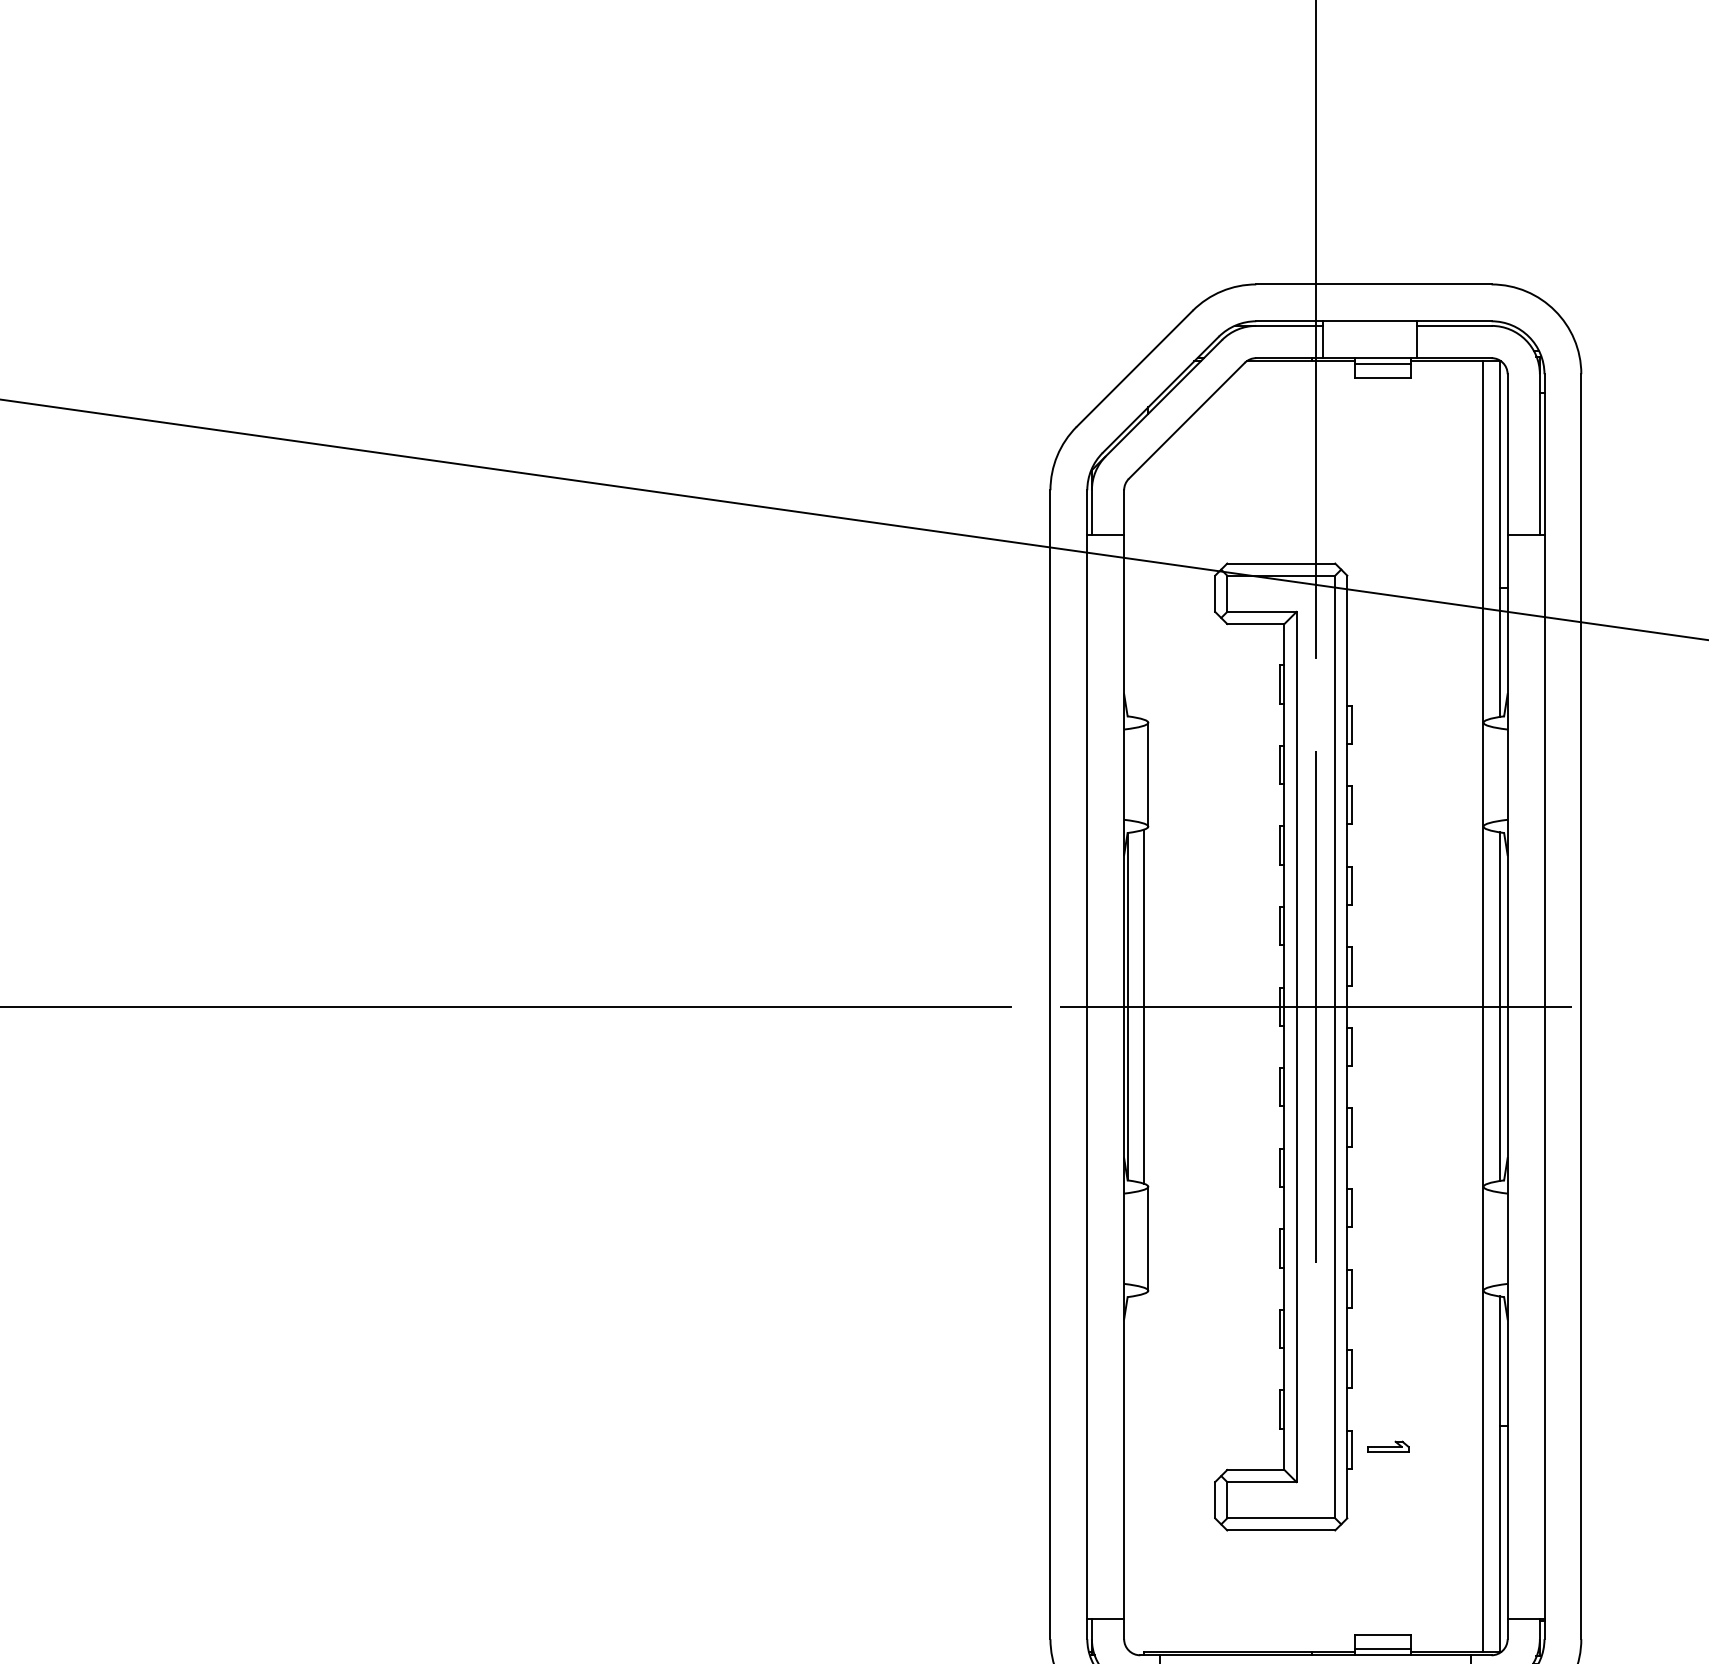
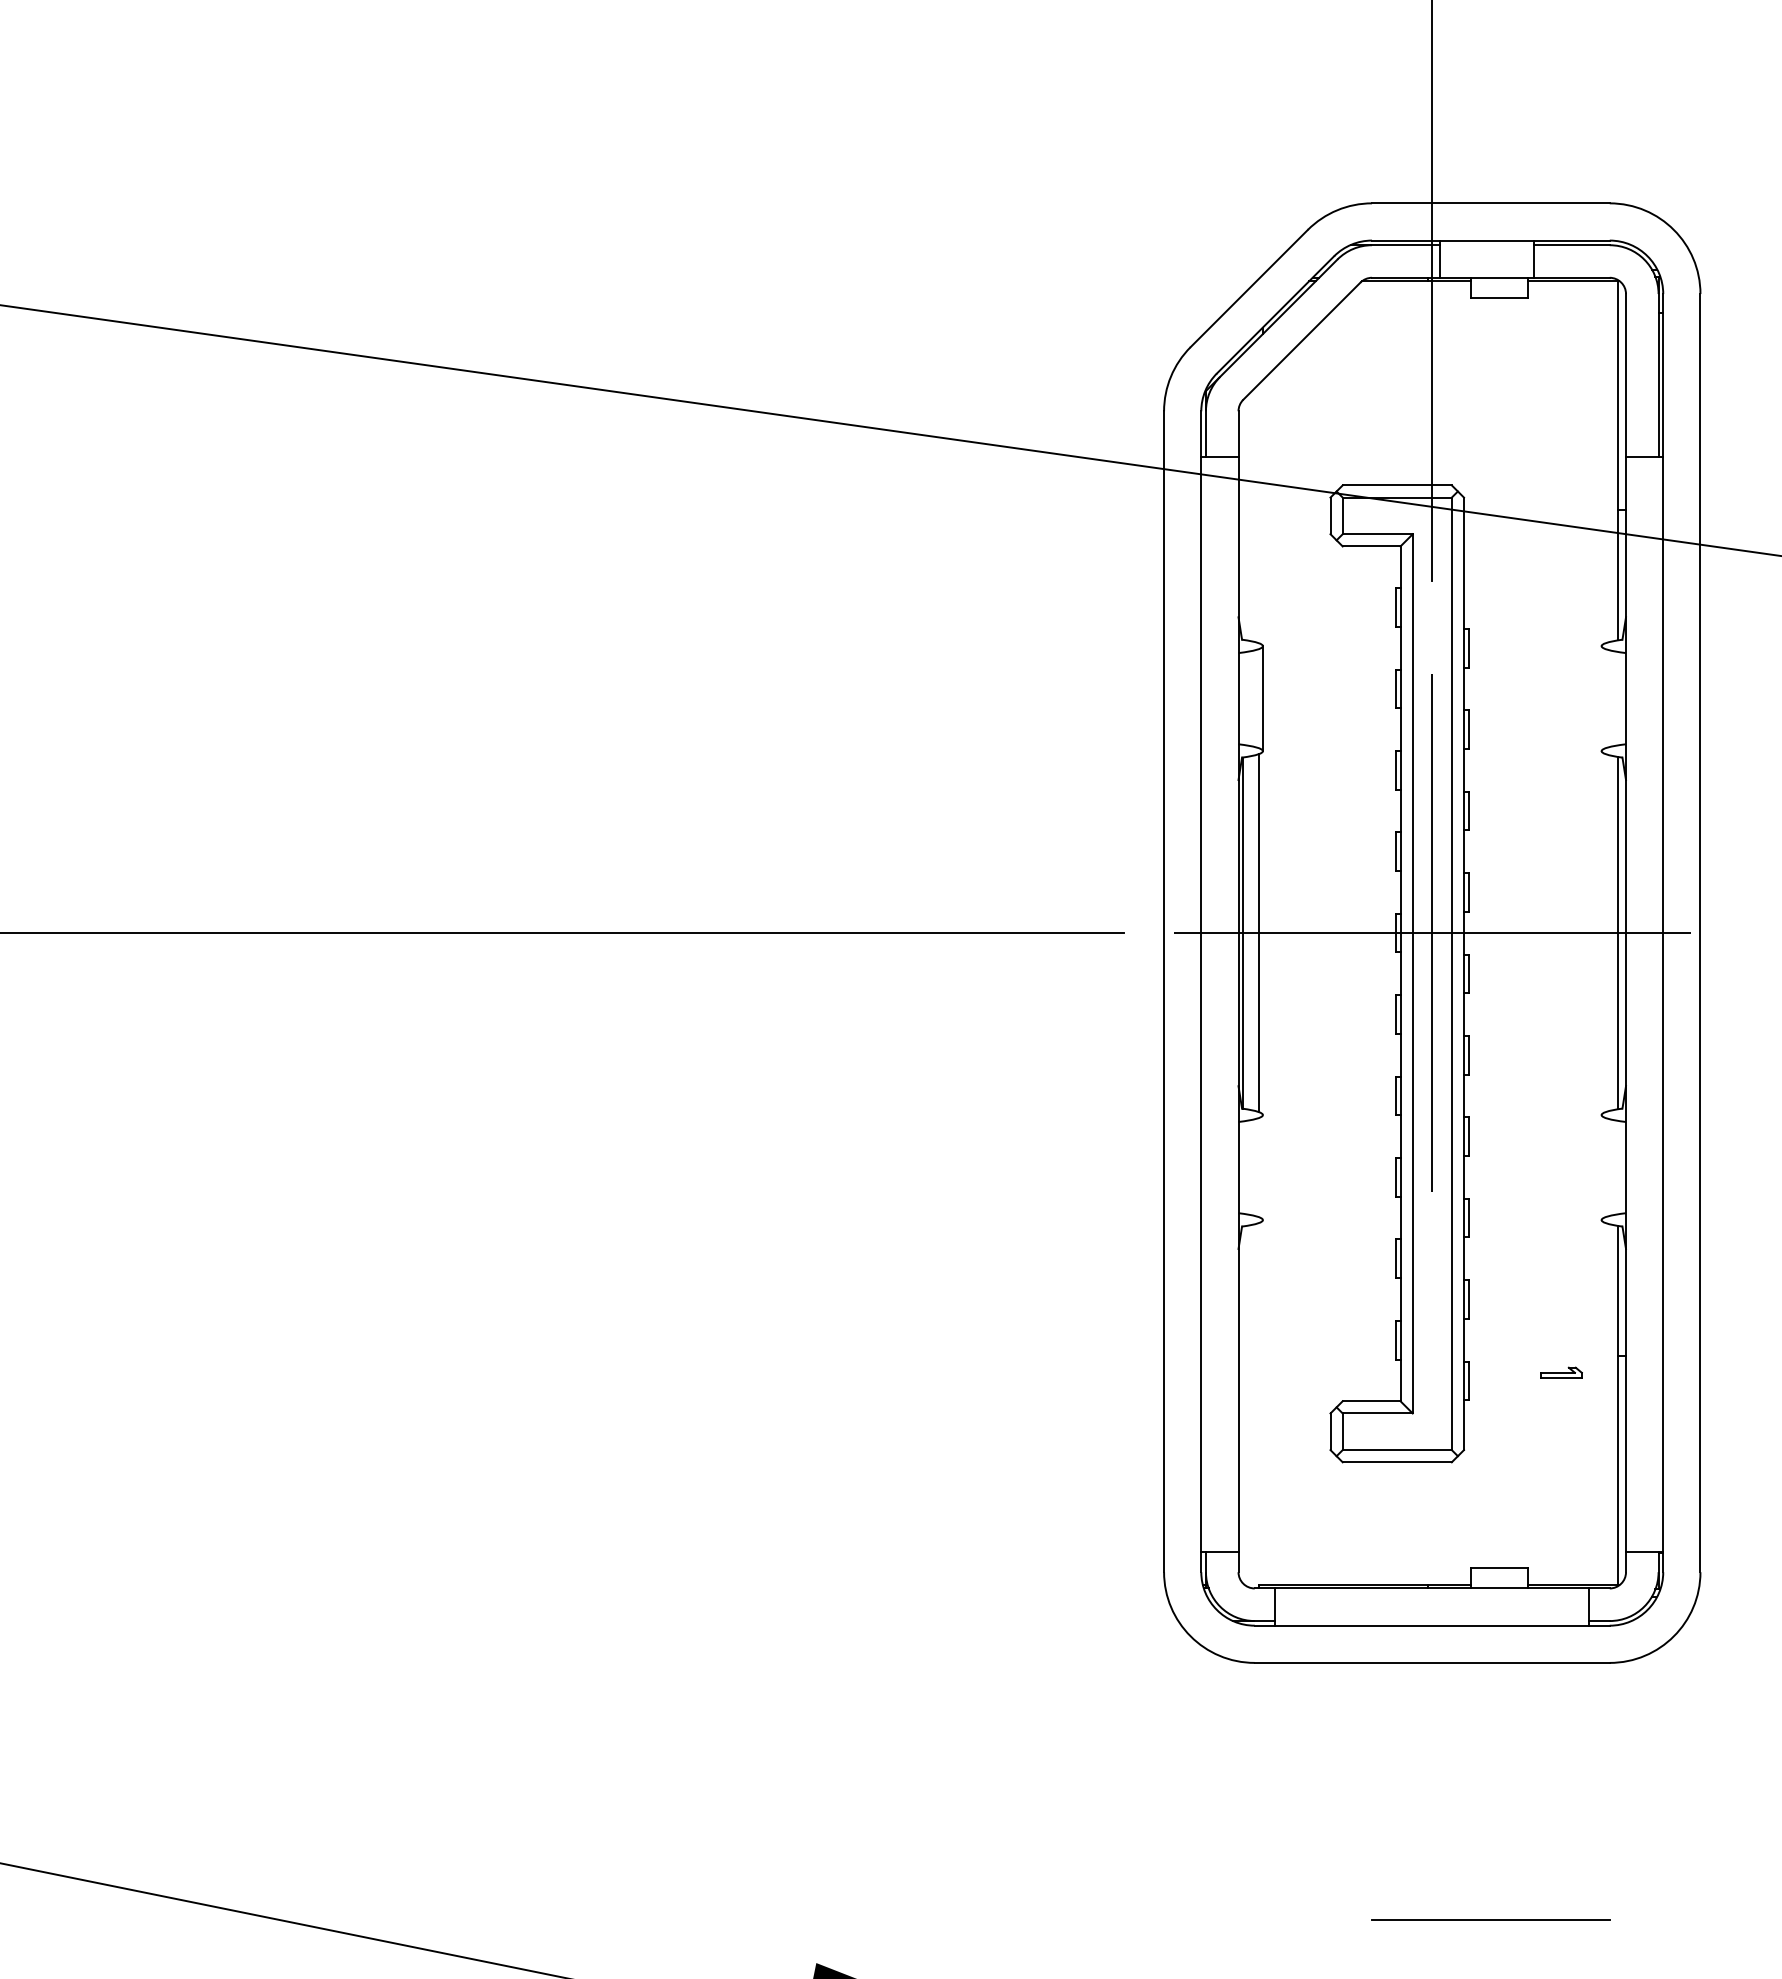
line: (1382, 363) -> (1499, 283), removed
line: (1483, 1007) -> (1601, 933), removed
line: (1147, 1238) -> (1262, 1167), removed
part: (1388, 1446) -> (1561, 1372), moved
line: (1382, 1649) -> (1499, 1582), removed

